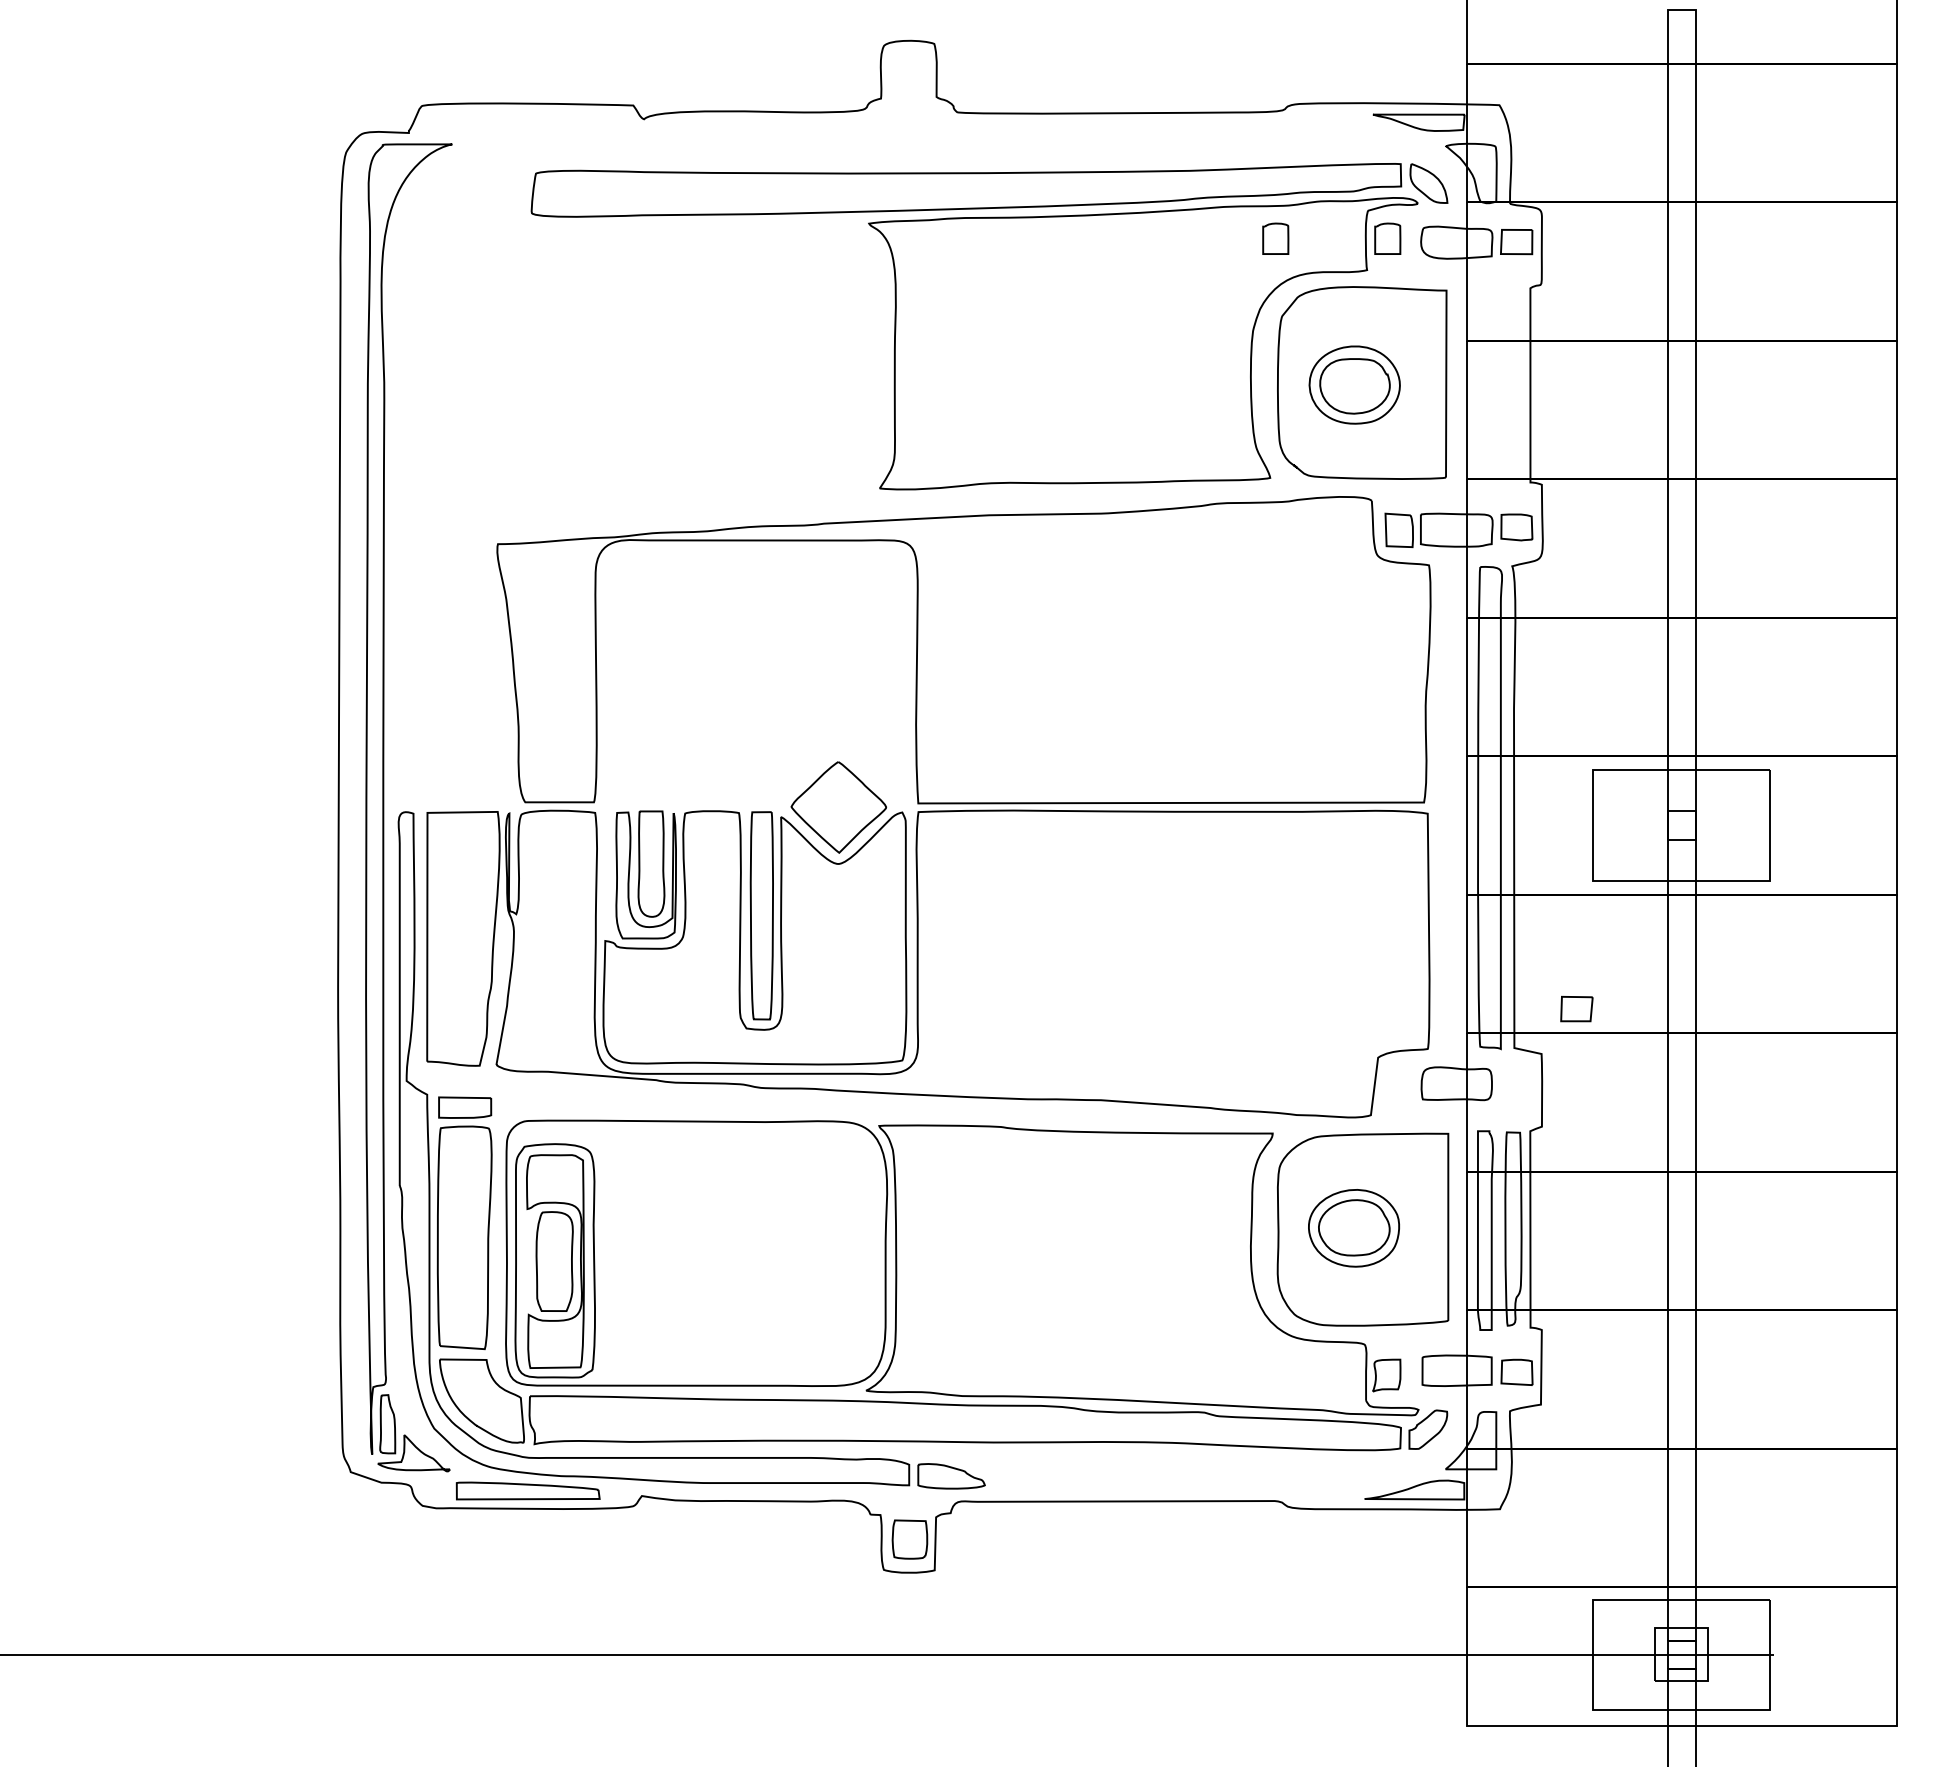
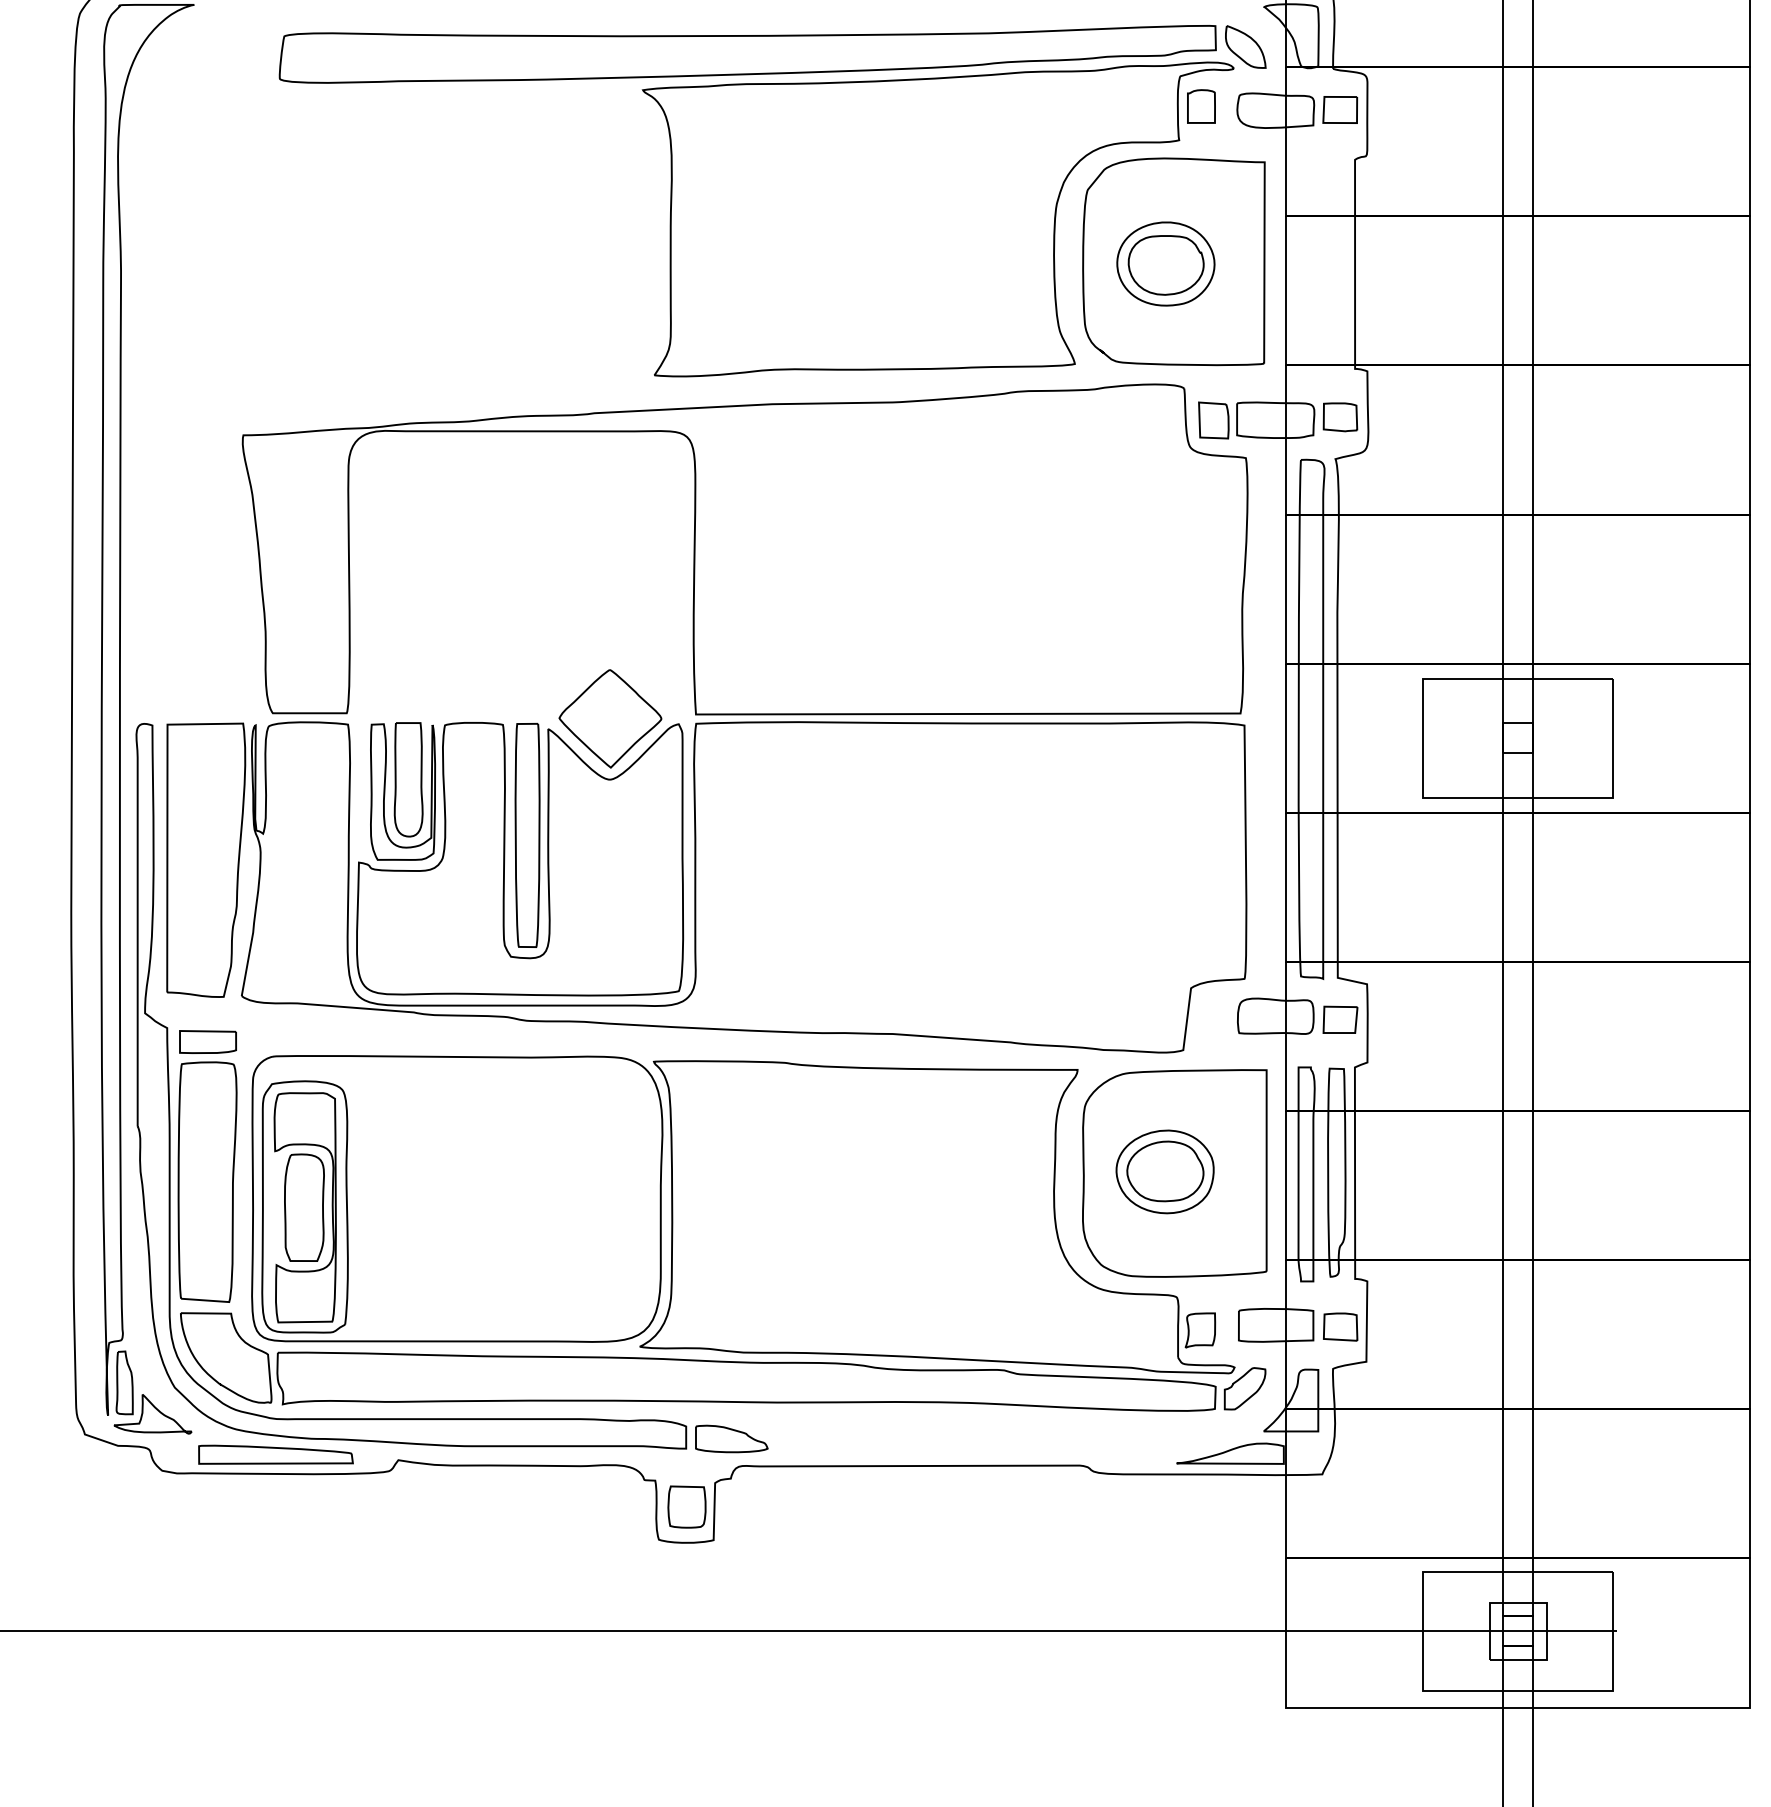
part: (1275, 238) -> (1080, 106), removed
part: (1576, 1008) -> (1340, 1019), moved

